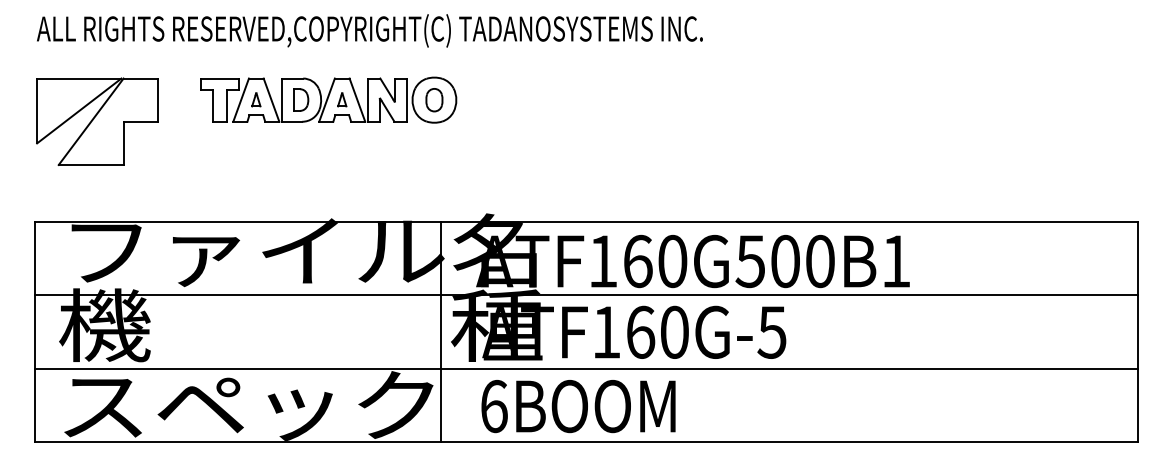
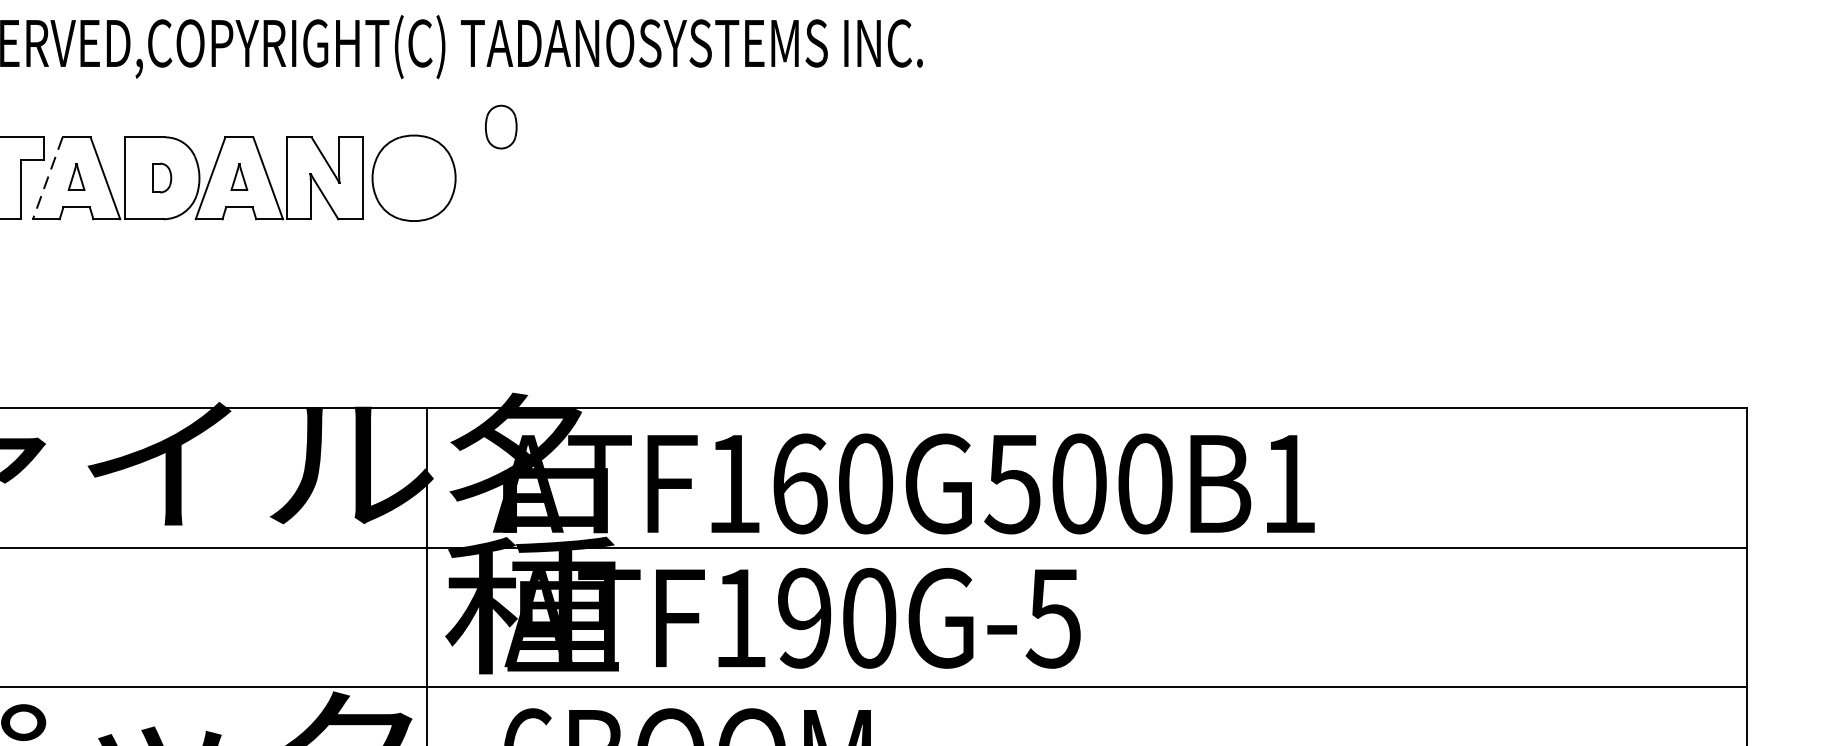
part: (301, 99) -> (162, 177), size x0.7
line: (241, 100) -> (48, 178), solid -> dashed
part: (434, 100) -> (501, 127), moved
text: (640, 331) -> (804, 616), ATF160G-5 -> ATF190G-5

